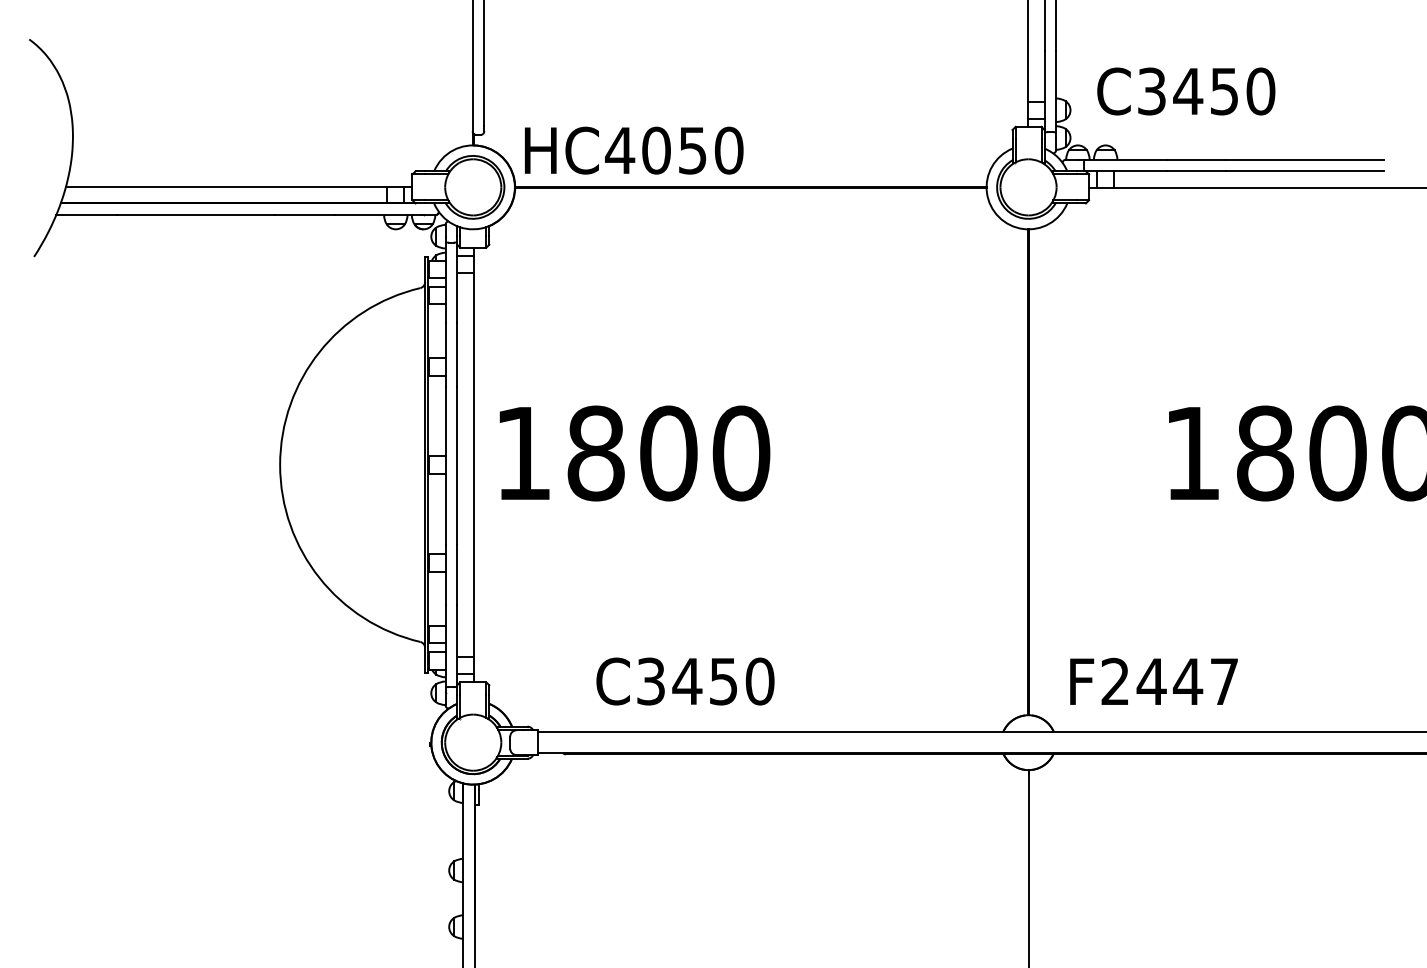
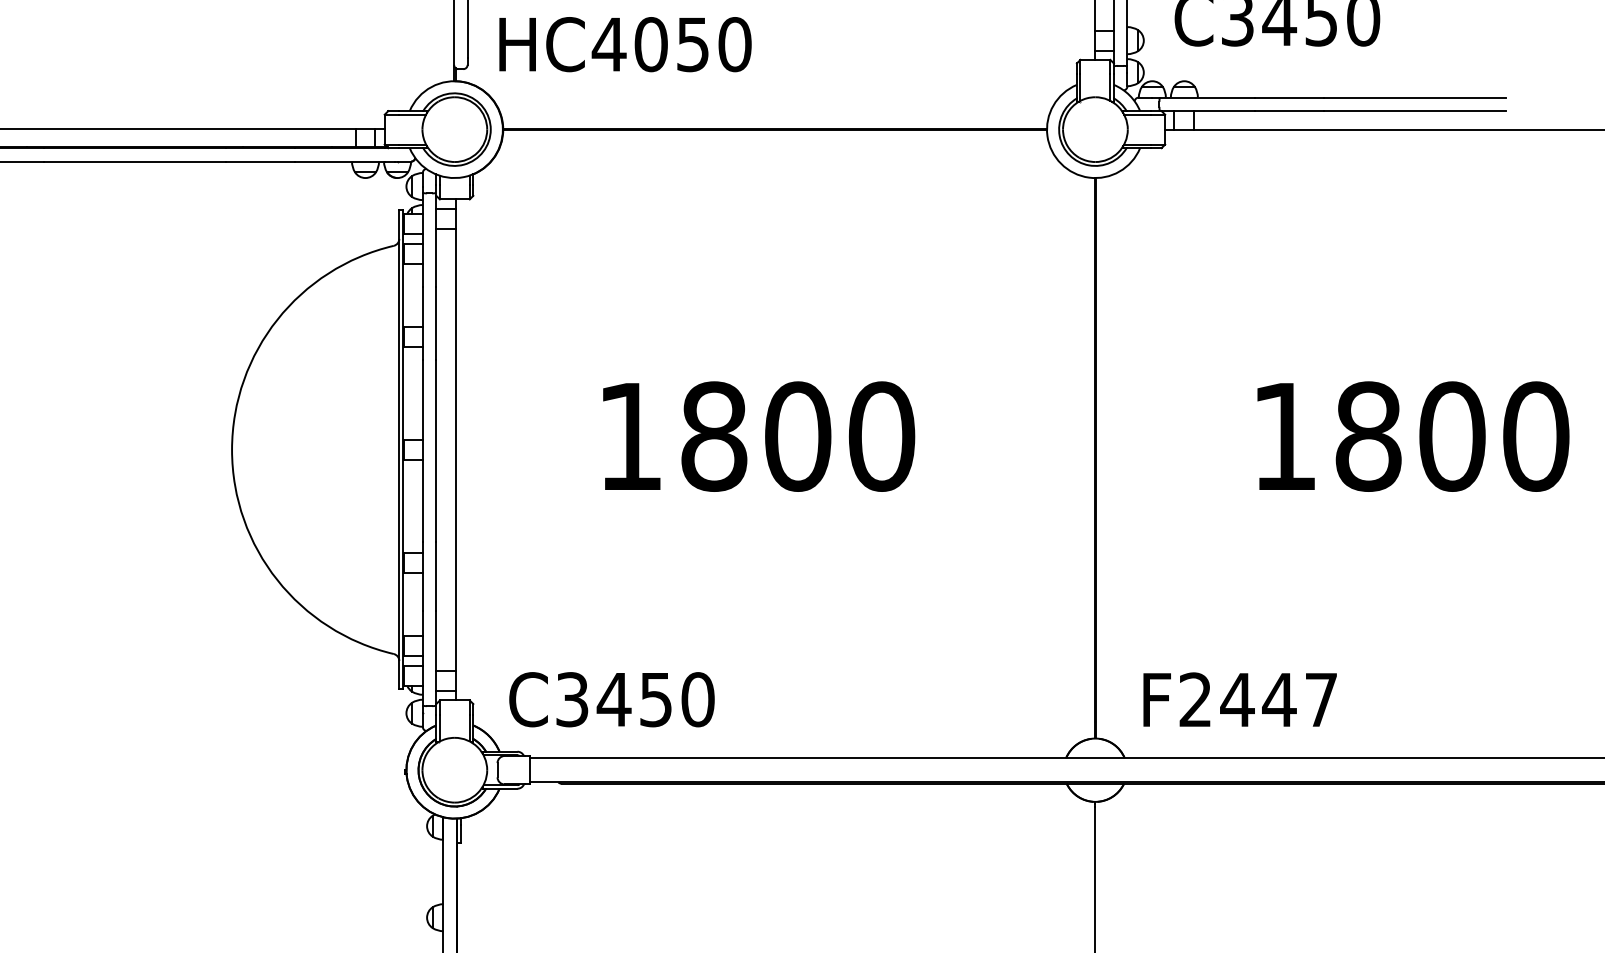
text: (634, 150) -> (625, 44), moved
text: (634, 453) -> (758, 436), moved
text: (685, 681) -> (612, 699), moved

